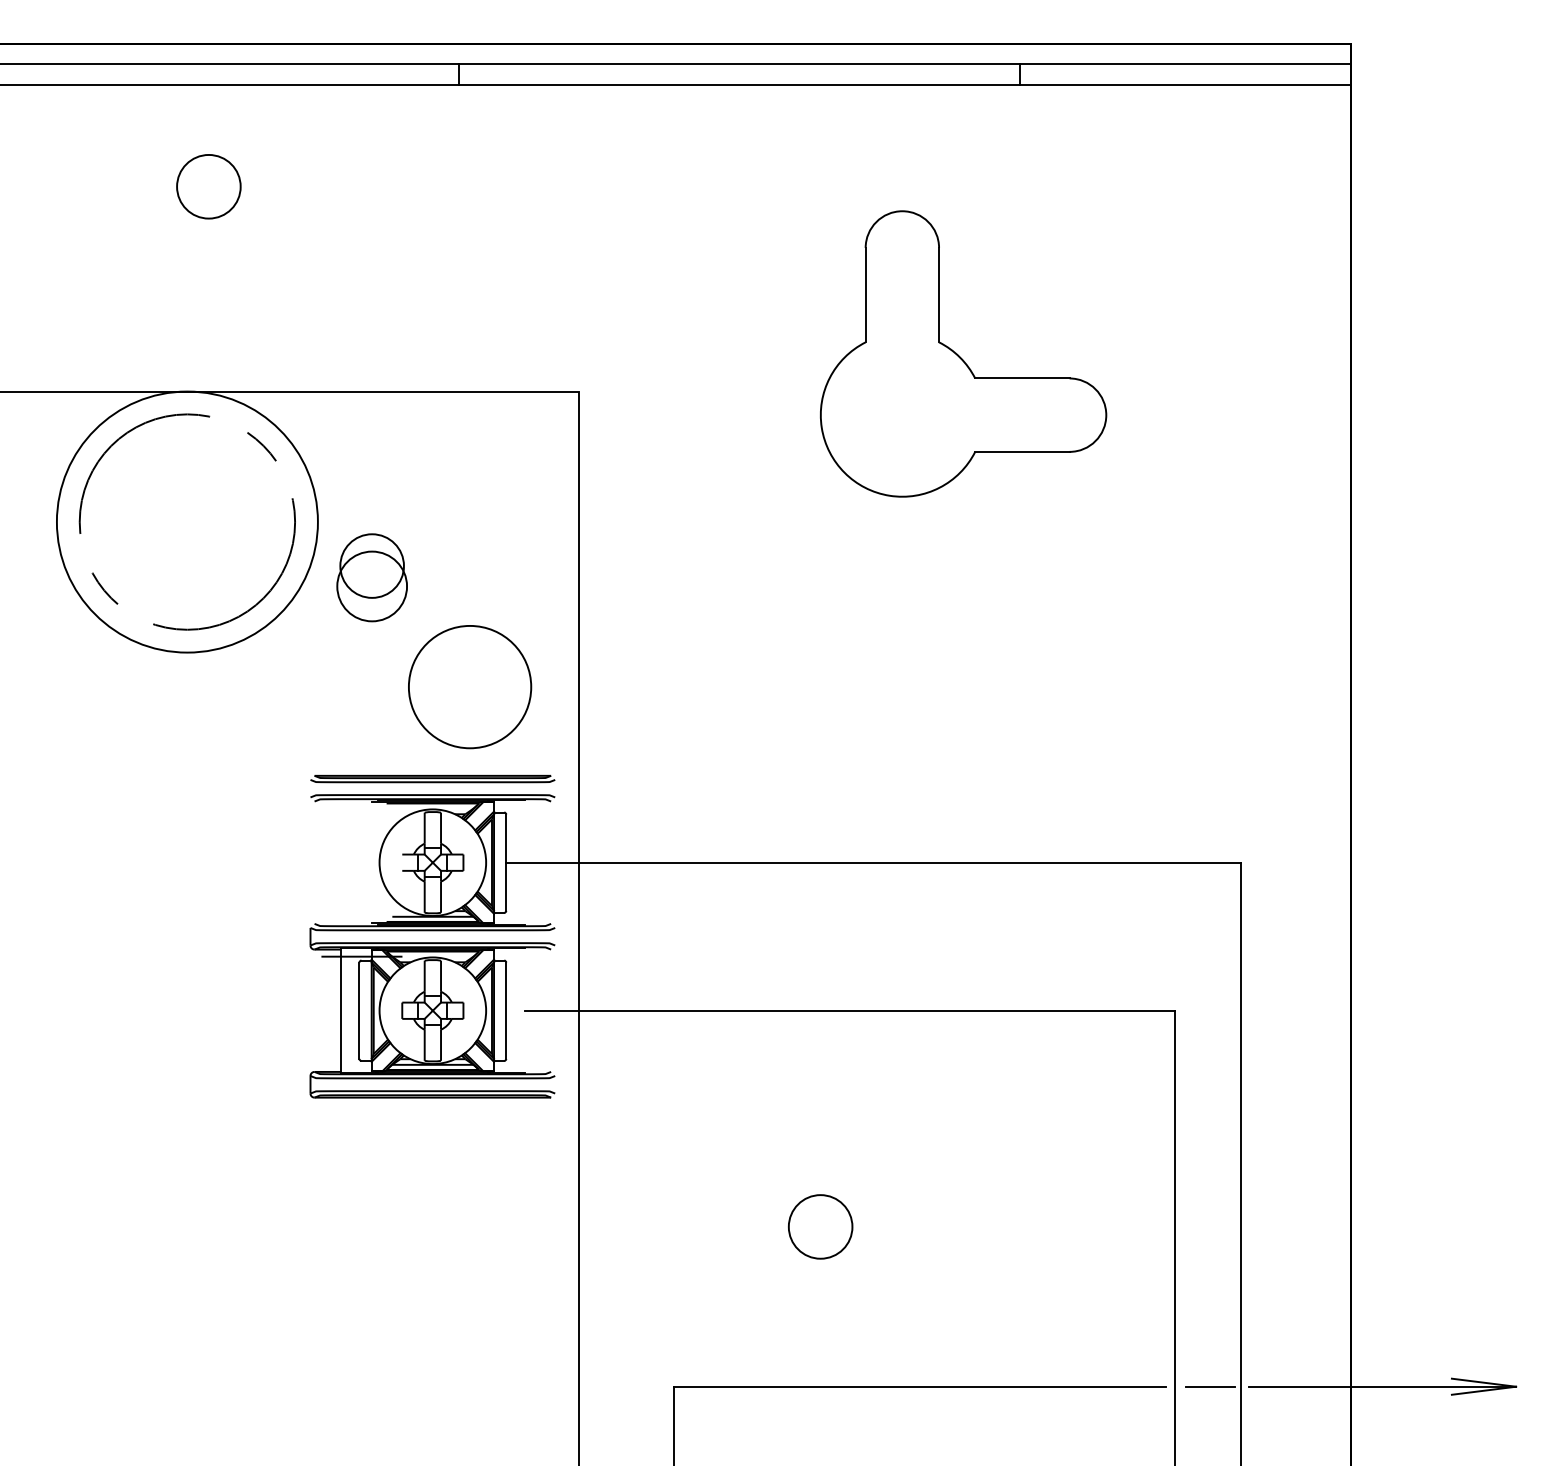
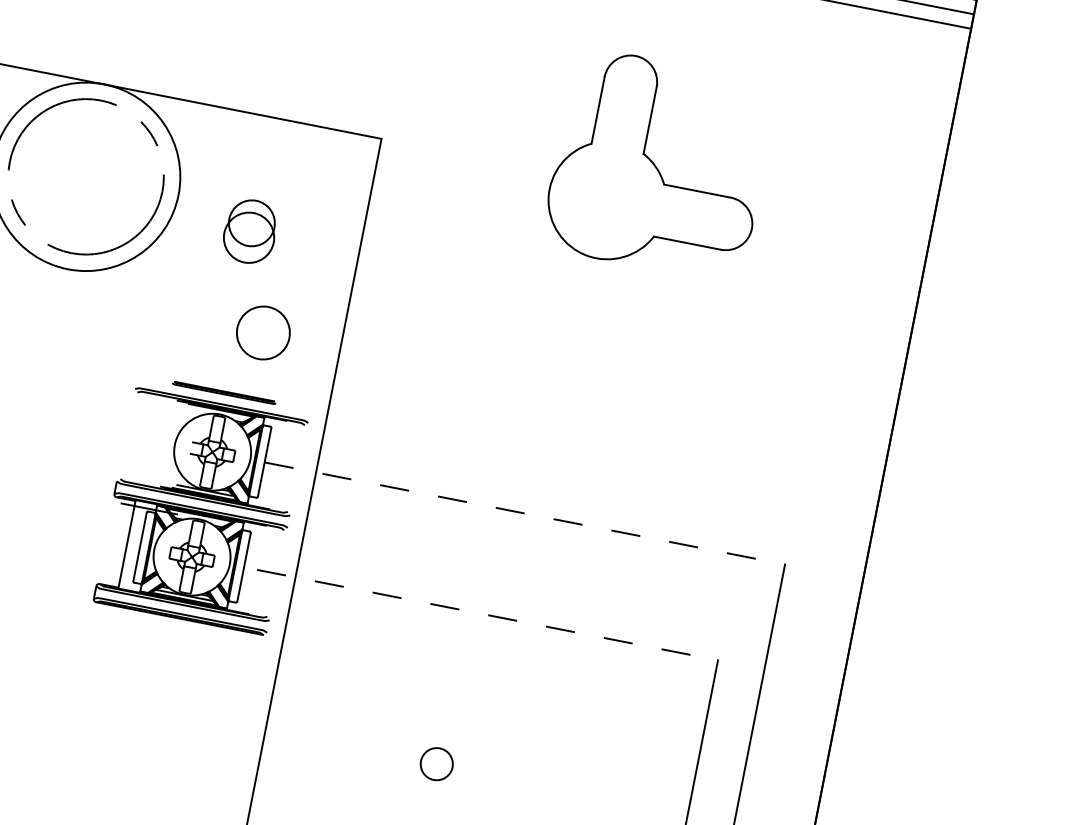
part: (371, 577) -> (249, 231), moved
circle: (469, 686) -> (263, 332), size x0.6
part: (432, 778) -> (224, 392), size x0.6
line: (874, 862) -> (525, 513), solid -> dashed
line: (850, 1010) -> (487, 614), solid -> dashed
circle: (820, 1226) -> (436, 763), size x0.7

